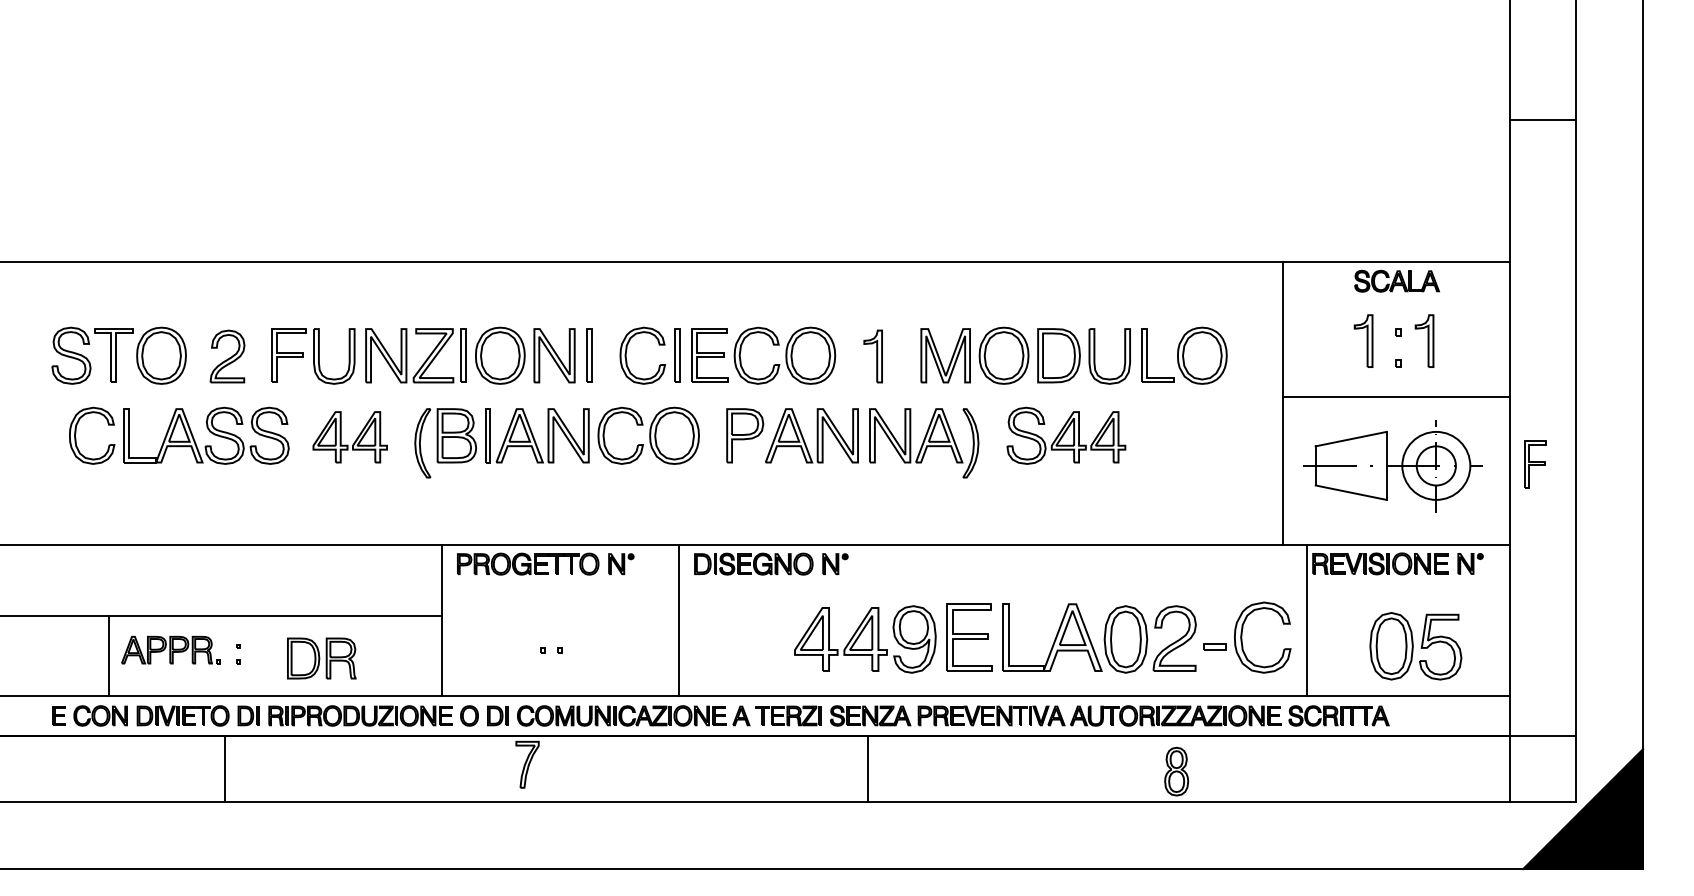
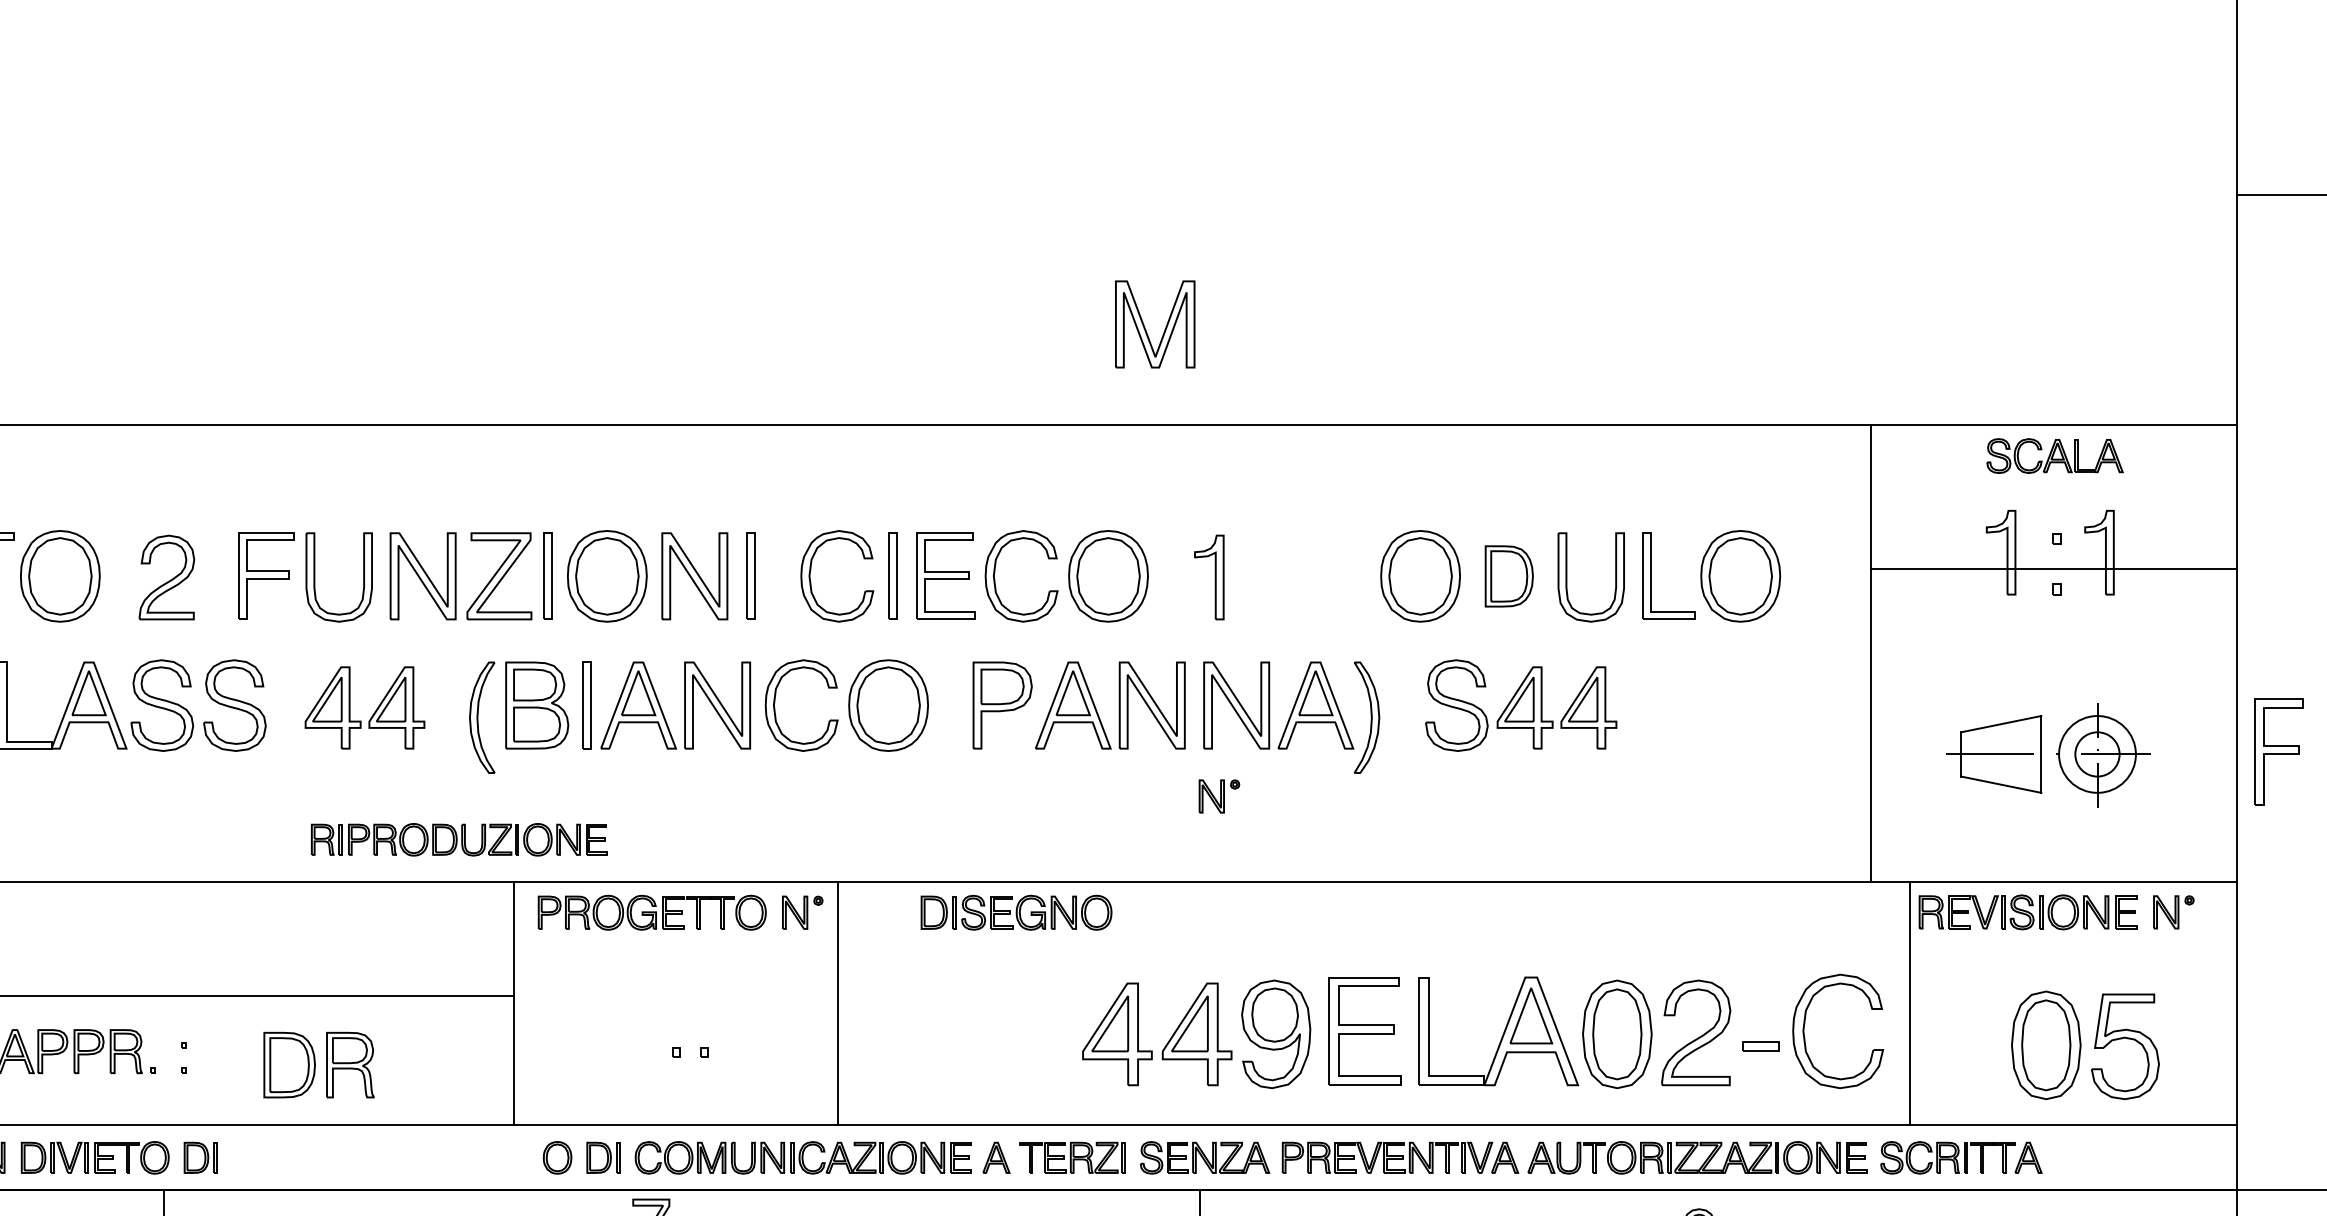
part: (945, 355) -> (1154, 324), moved
part: (1058, 355) -> (1508, 575), size x0.7
line: (1395, 397) -> (2052, 569), moved
part: (1535, 464) -> (2278, 751), size x1.4
part: (1392, 466) -> (2047, 755), size x0.7
part: (835, 563) -> (1219, 795), moved
line: (679, 619) -> (838, 1002), moved
part: (360, 715) -> (459, 839), moved

